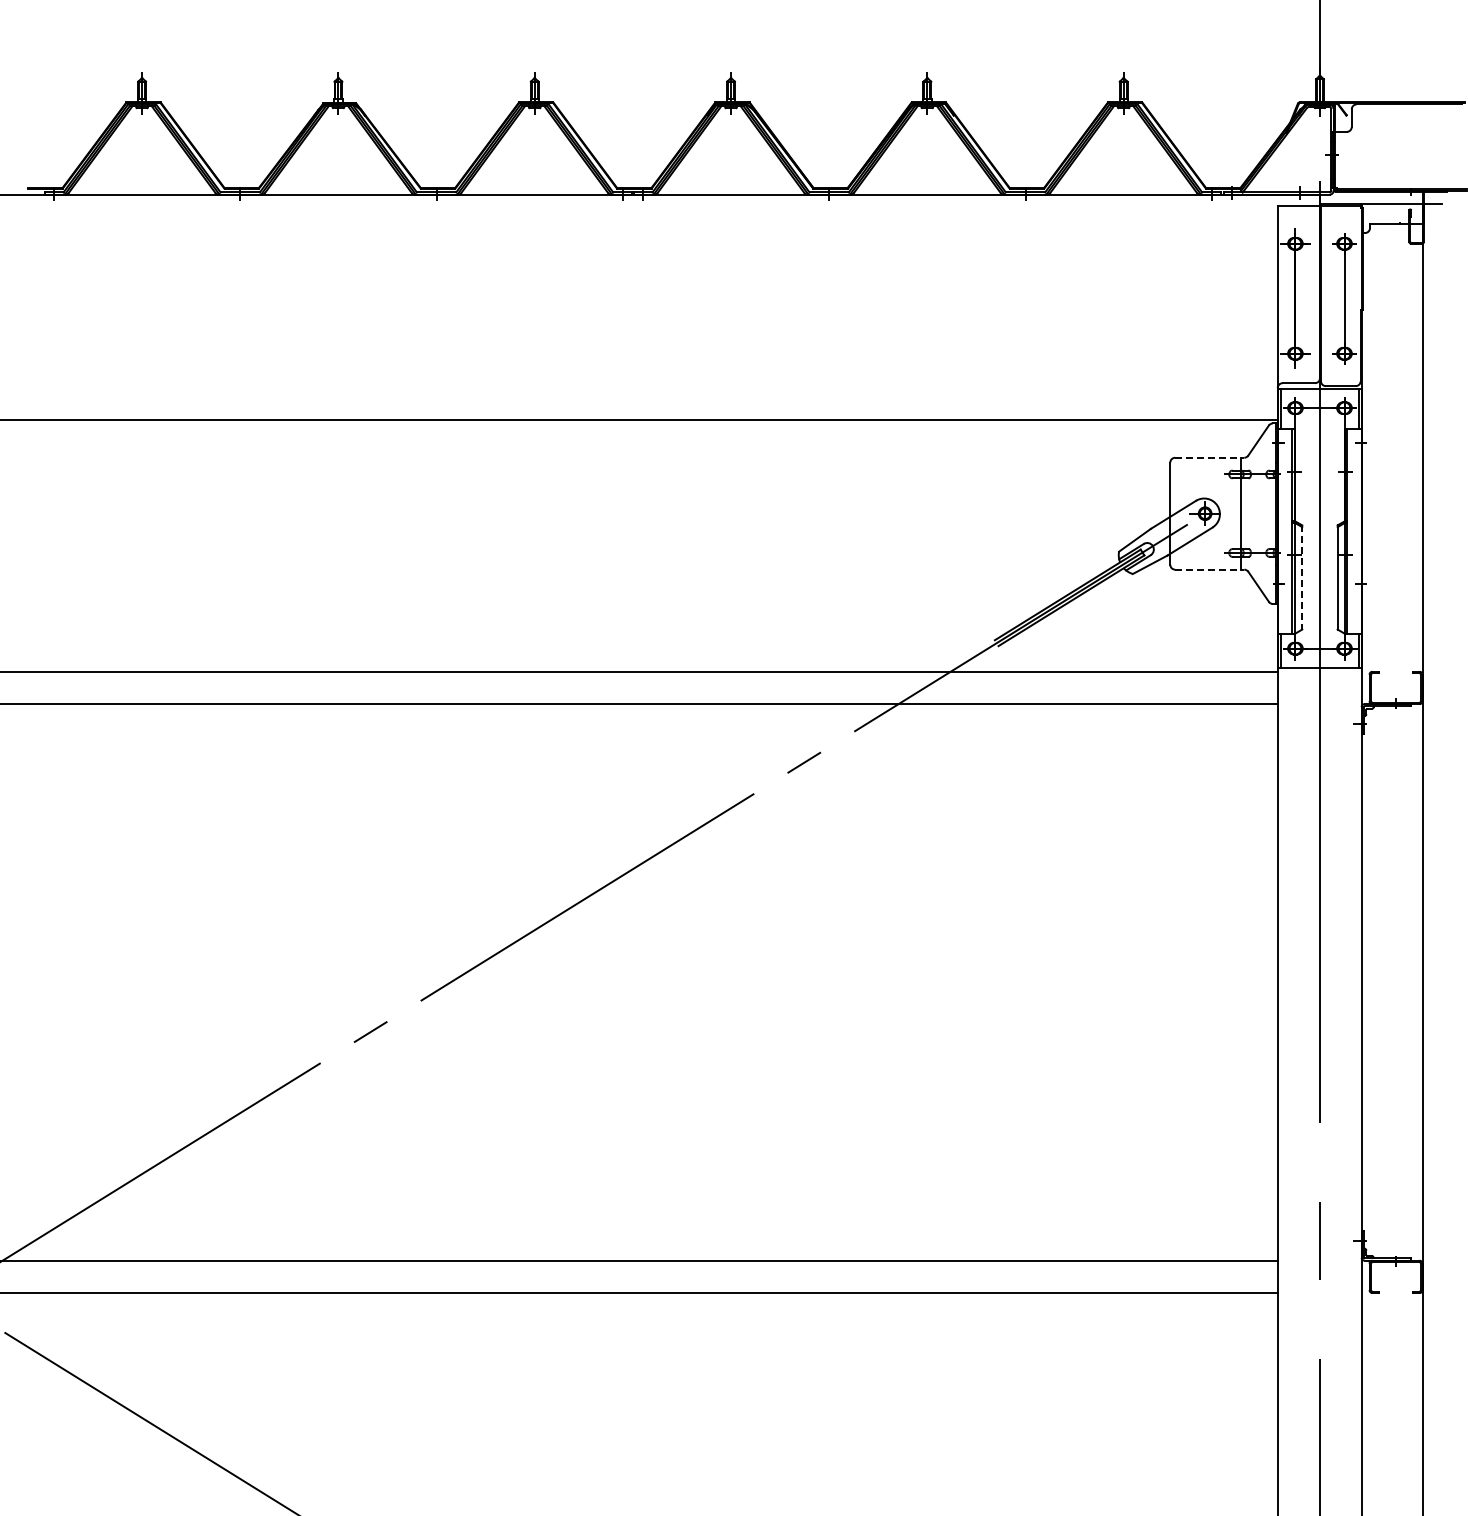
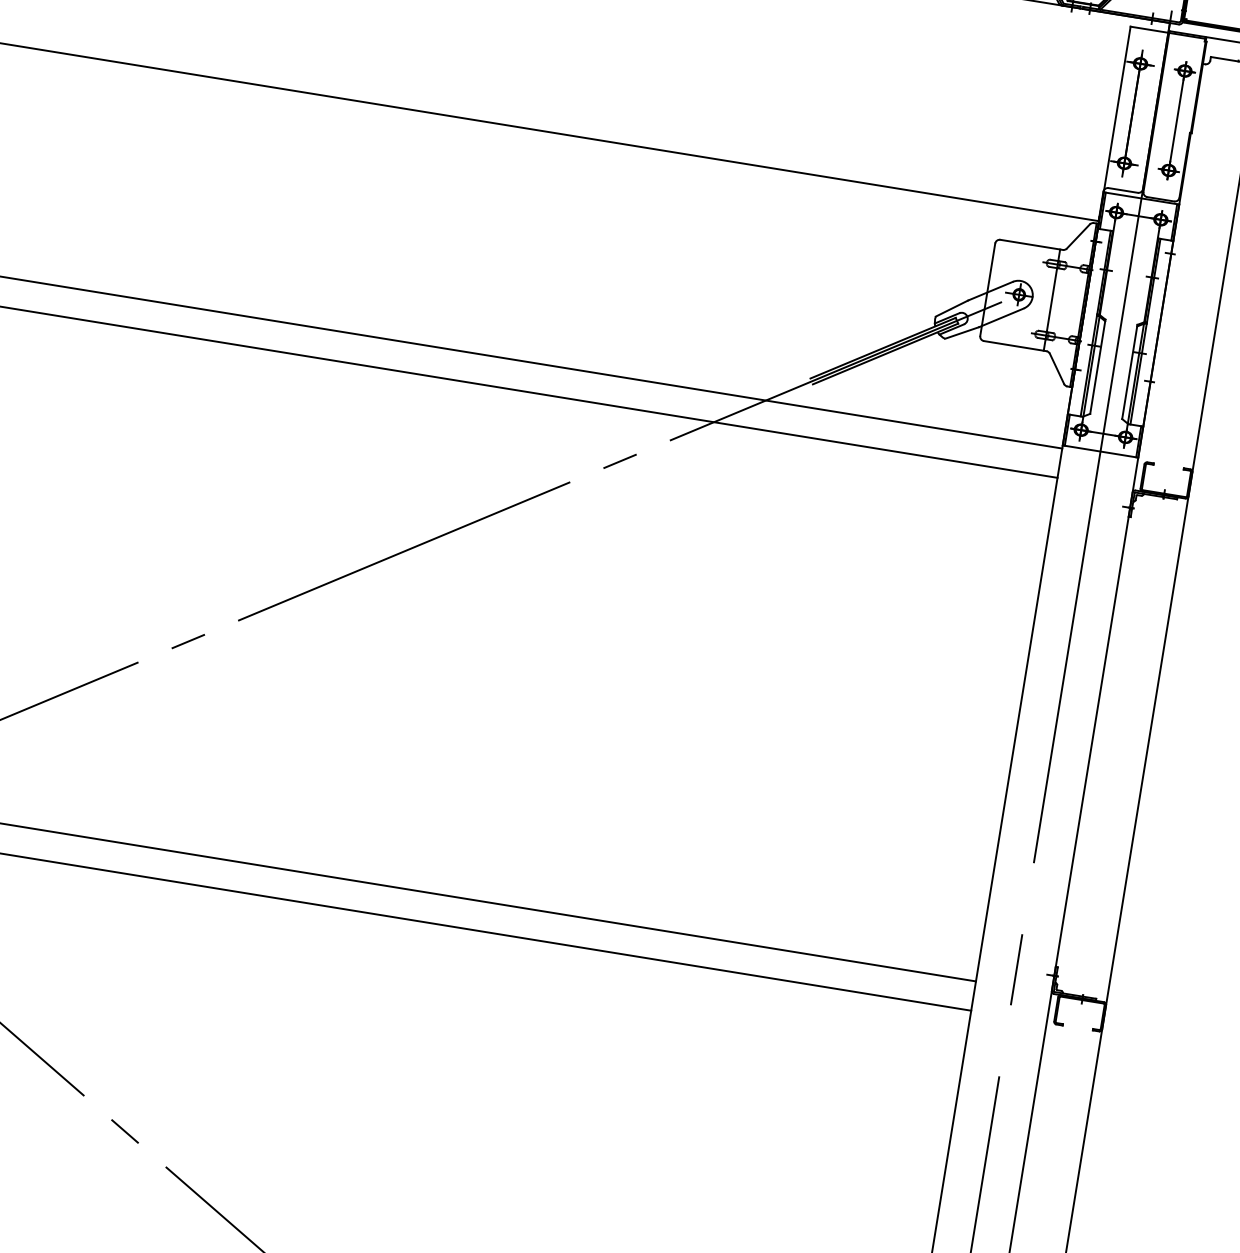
line: (1209, 457) -> (1031, 244), dashed -> solid
line: (1209, 569) -> (1015, 345), dashed -> solid
line: (1302, 577) -> (1098, 366), dashed -> solid

